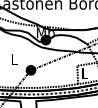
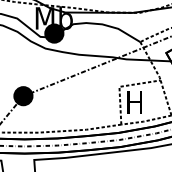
text: (84, 73) -> (134, 102), L -> H

